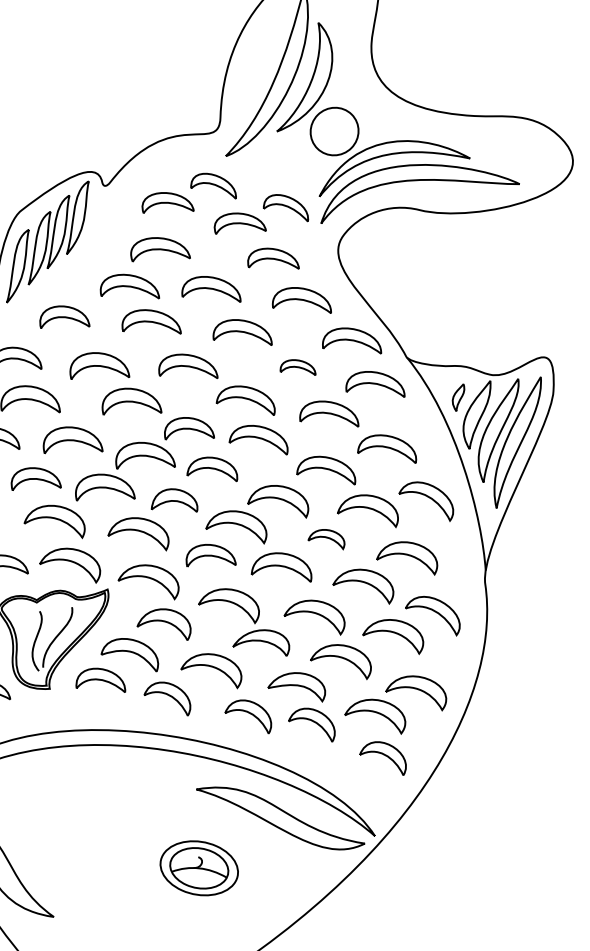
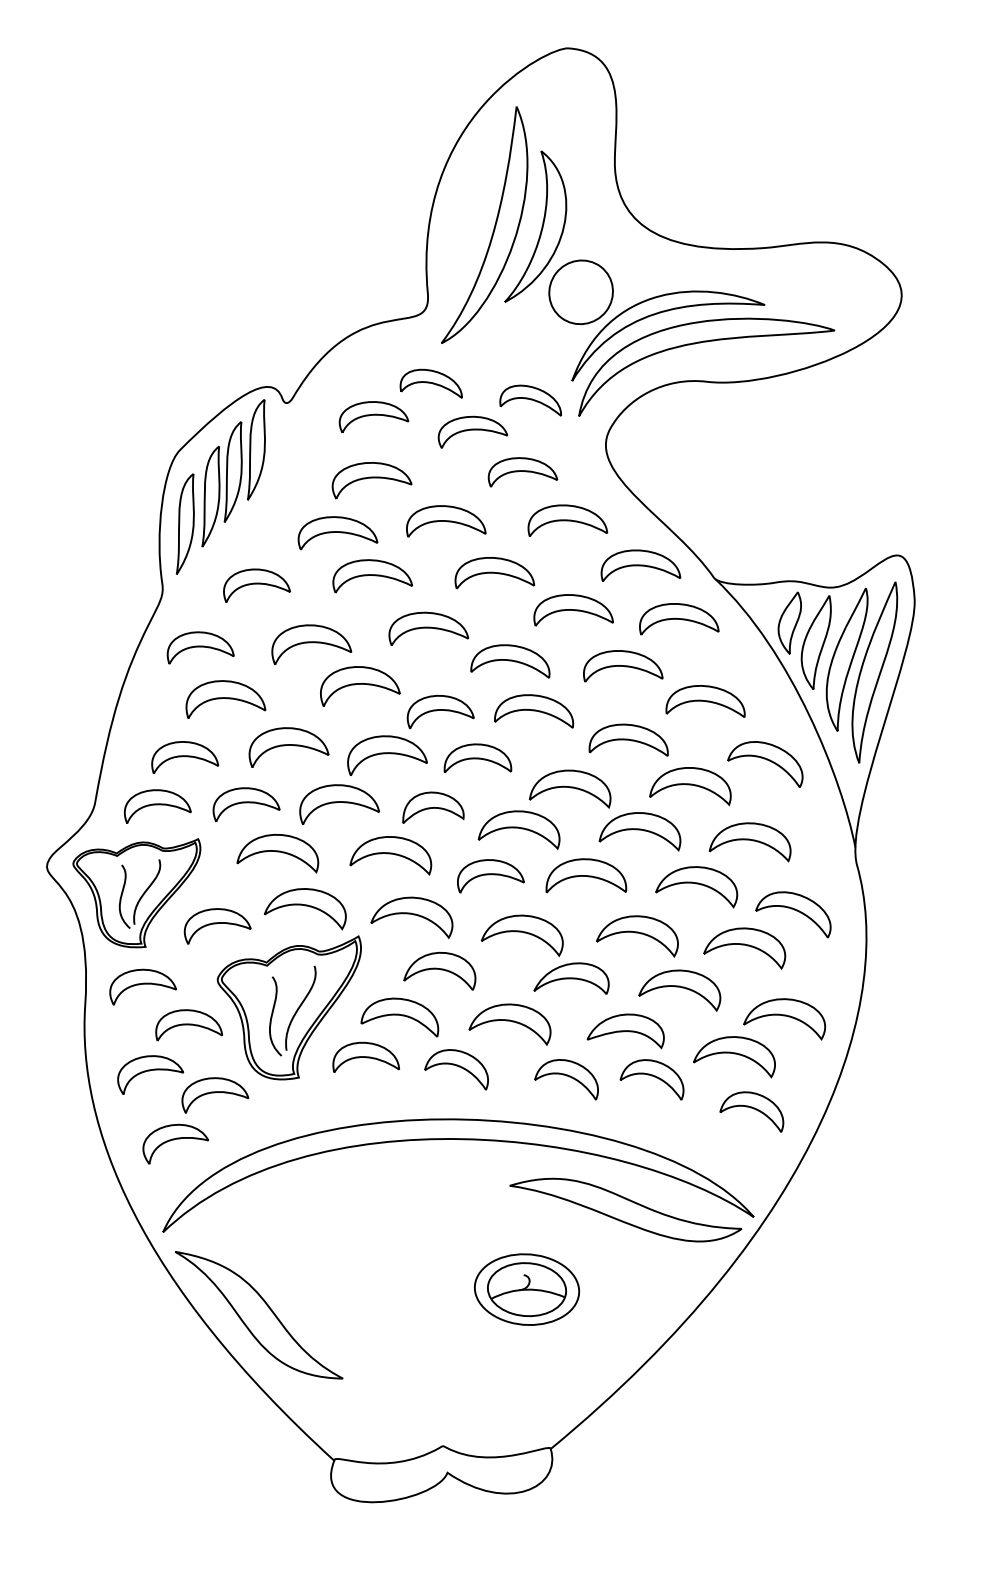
part: (298, 367) -> (573, 610), size x1.67
part: (458, 397) -> (789, 622), size x1.67
part: (326, 538) -> (639, 831), size x1.67

